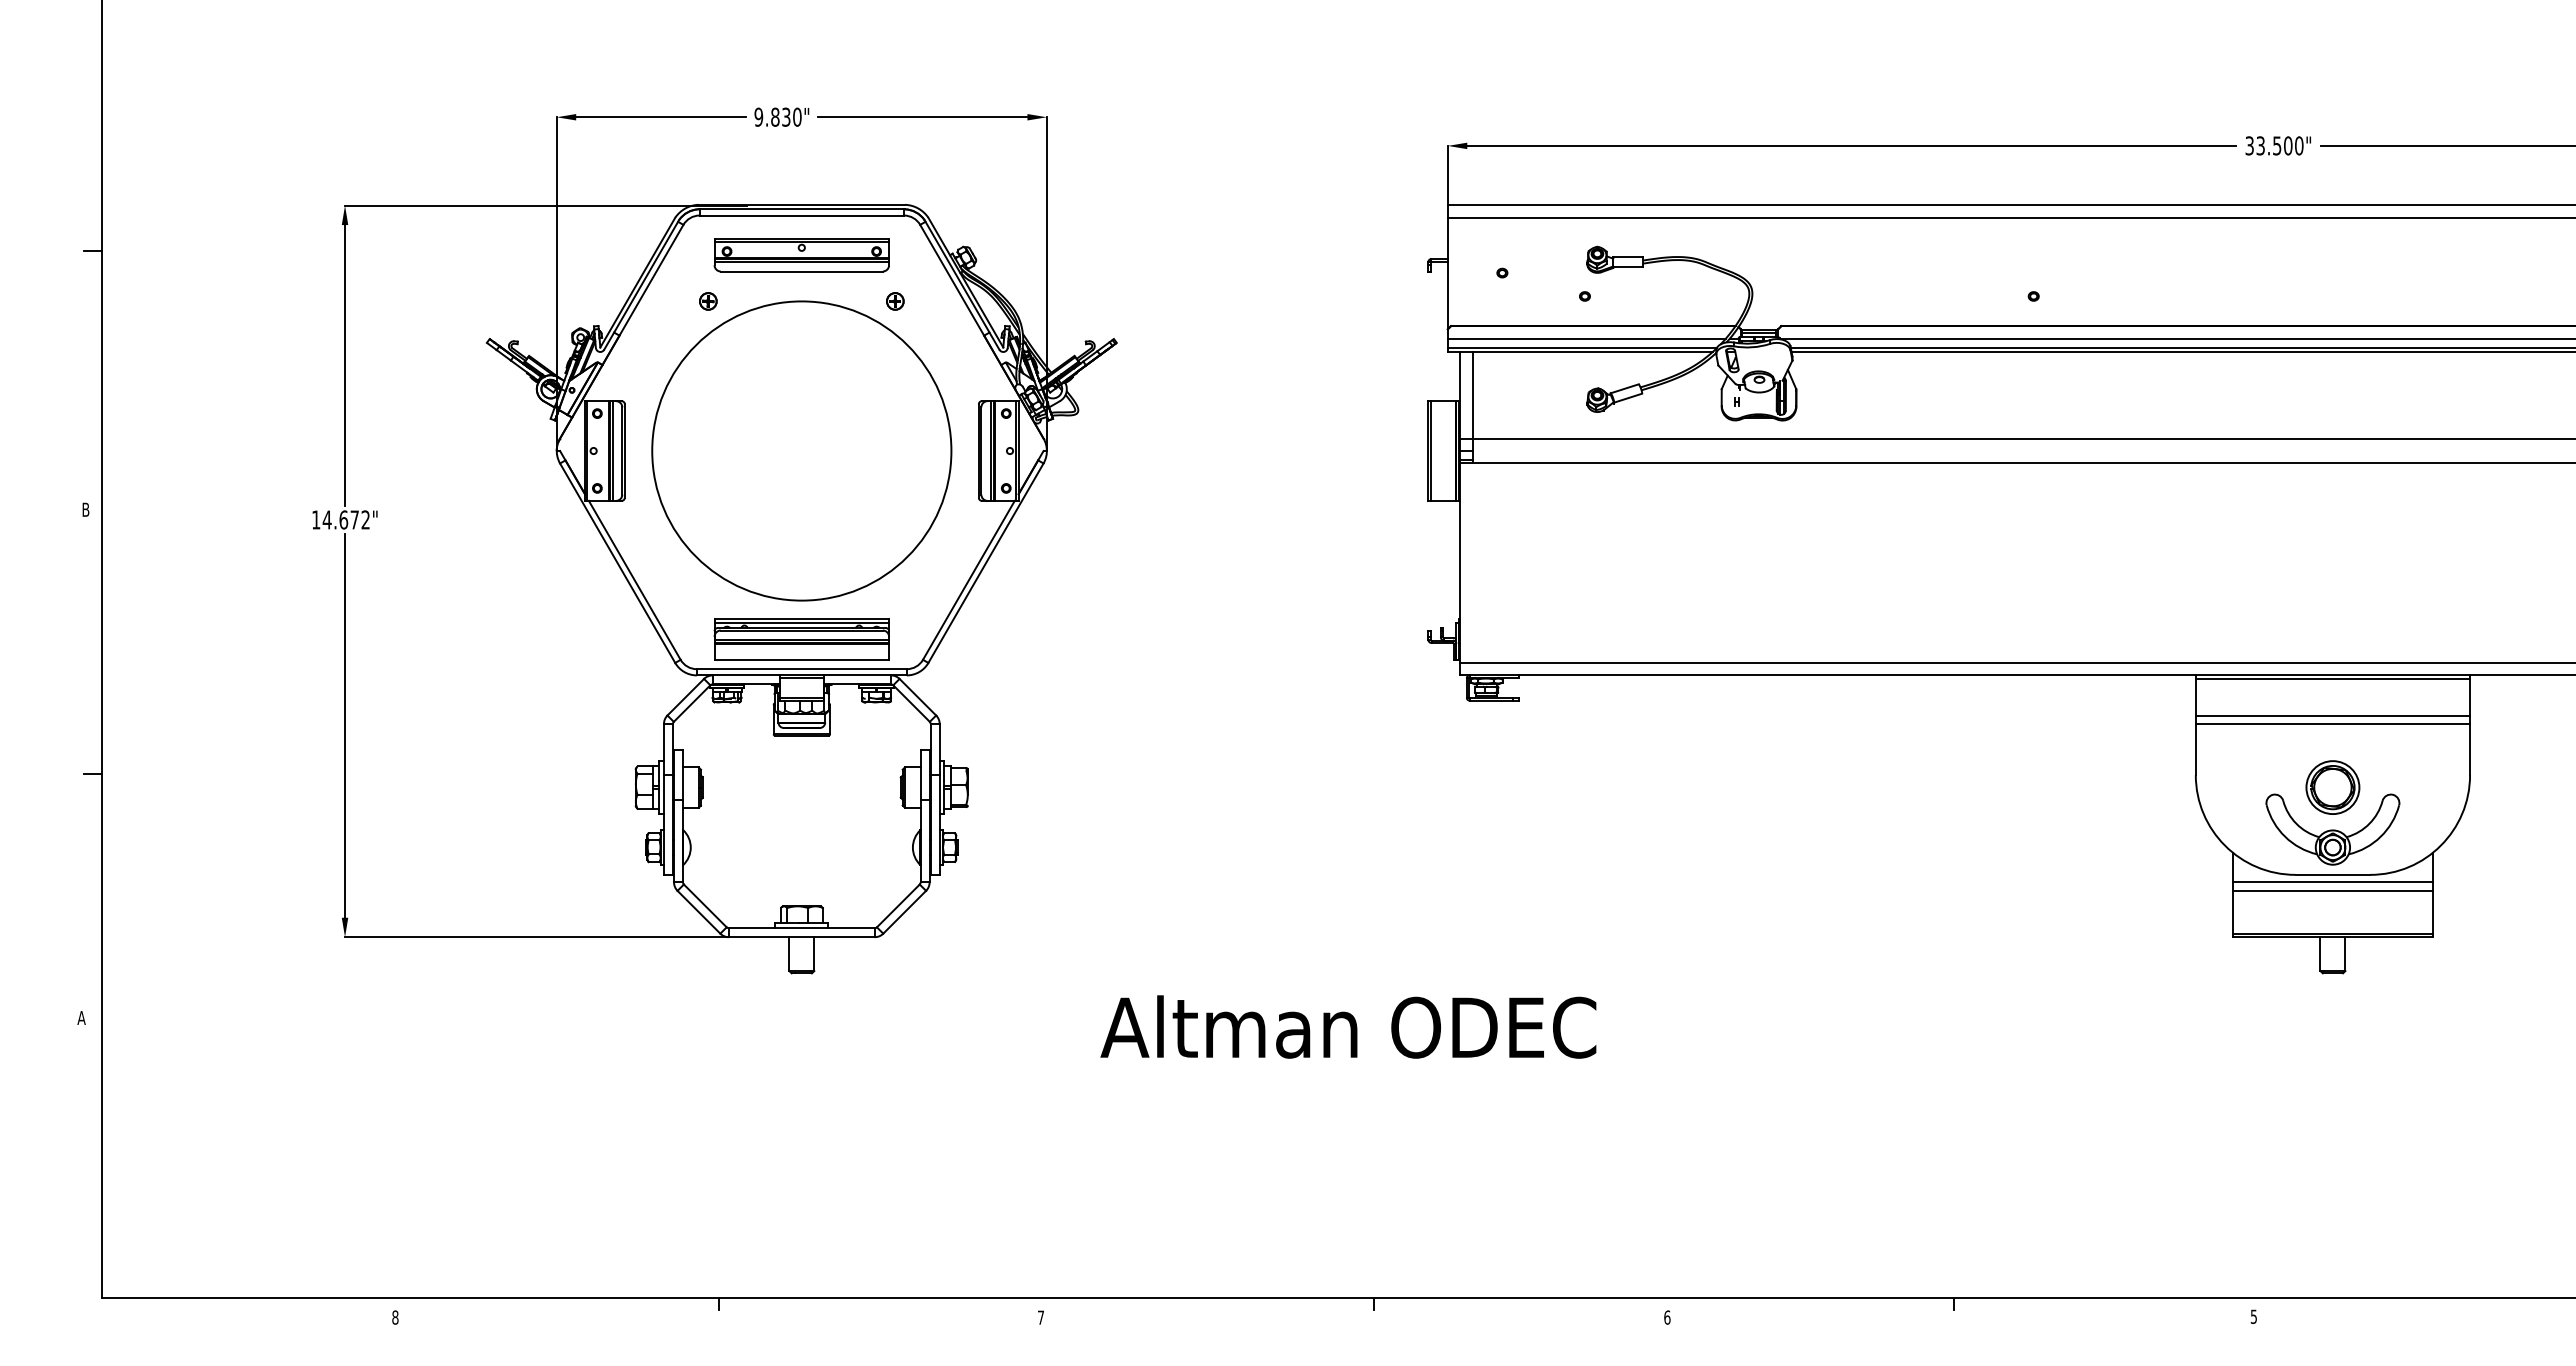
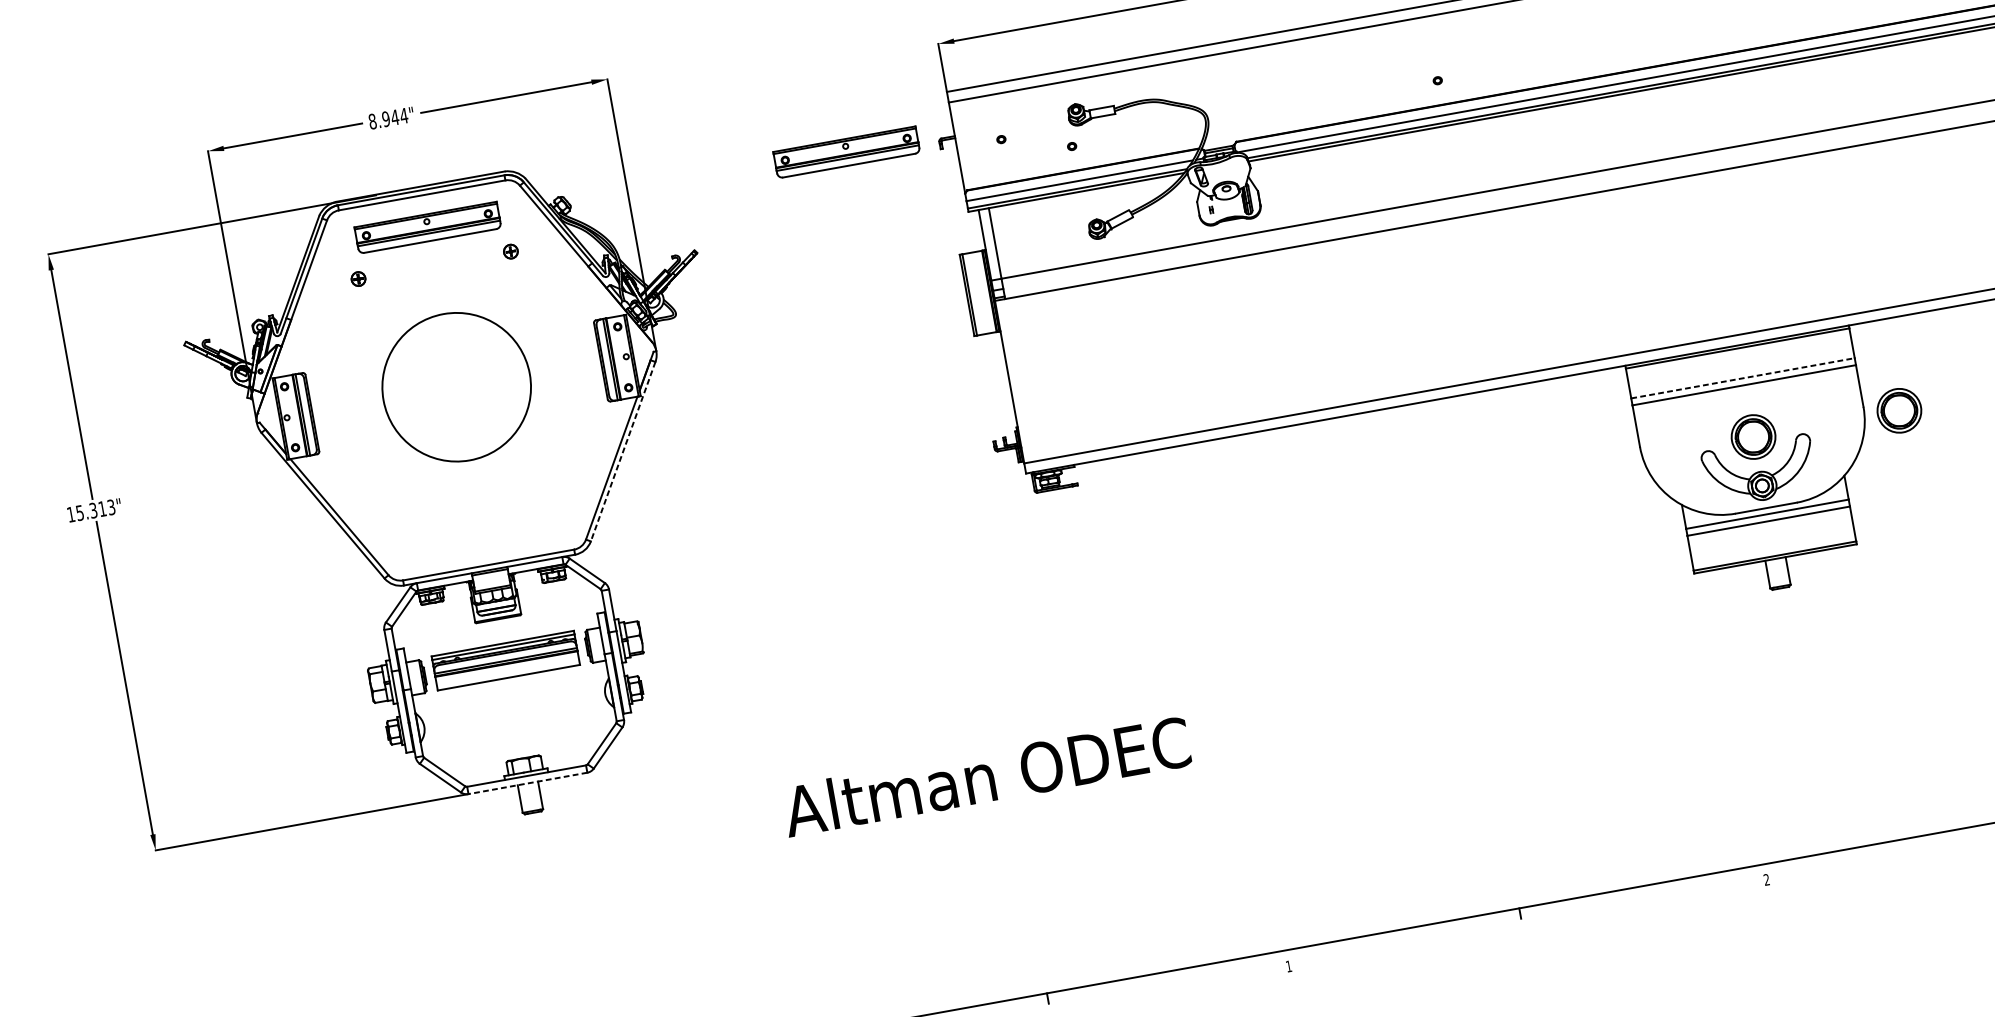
text: (777, 116) -> (387, 118), 9.830" -> 8.944"
part: (1315, 255) -> (846, 152), added
circle: (801, 450) -> (456, 386), size x0.6
text: (345, 519) -> (94, 509), 14.672" -> 15.313"
line: (985, 563) -> (622, 451), solid -> dashed
part: (801, 639) -> (505, 660), moved
line: (2333, 715) -> (1743, 378), solid -> dashed
part: (2511, 787) -> (1899, 410), added
line: (801, 937) -> (527, 783), solid -> dashed
text: (2253, 1316) -> (1766, 879), 5 -> 2
text: (1667, 1317) -> (1289, 966), 6 -> 1

